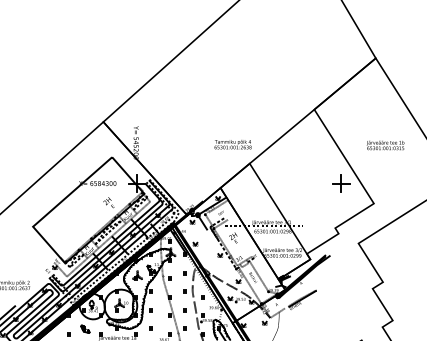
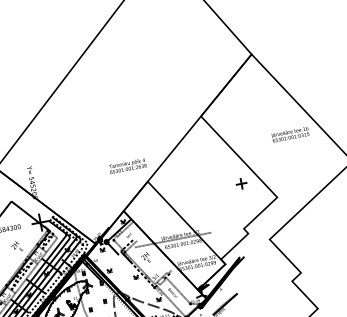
text: (385, 145) -> (290, 134), moved
part: (341, 183) -> (241, 183), size x0.6

